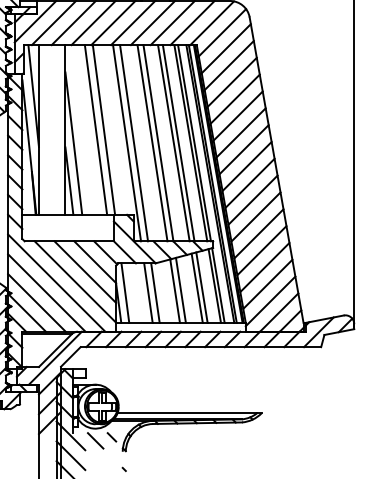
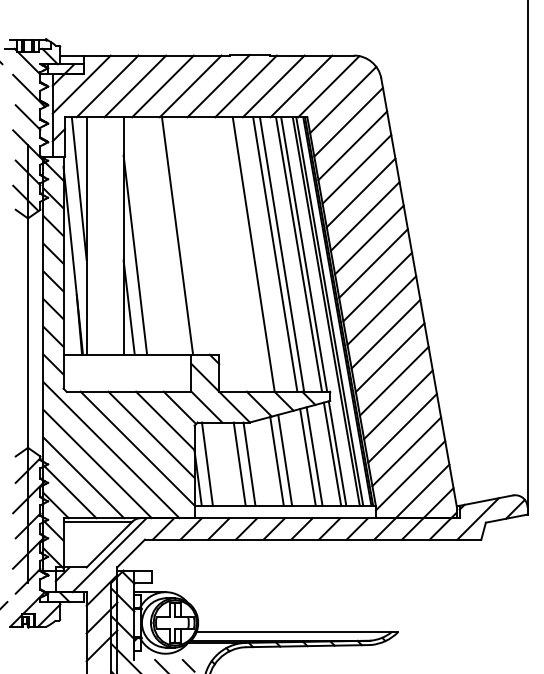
line: (95, 129) -> (165, 235), removed
line: (126, 143) -> (209, 254), removed
line: (133, 143) -> (219, 254), removed
line: (152, 143) -> (245, 254), removed

